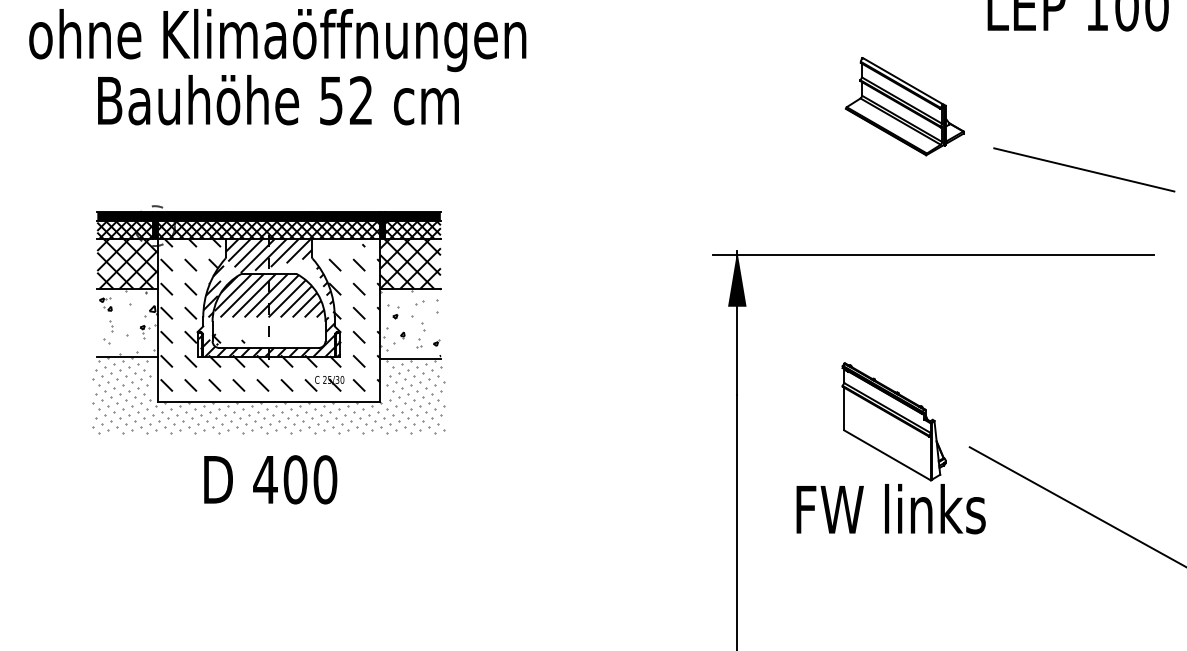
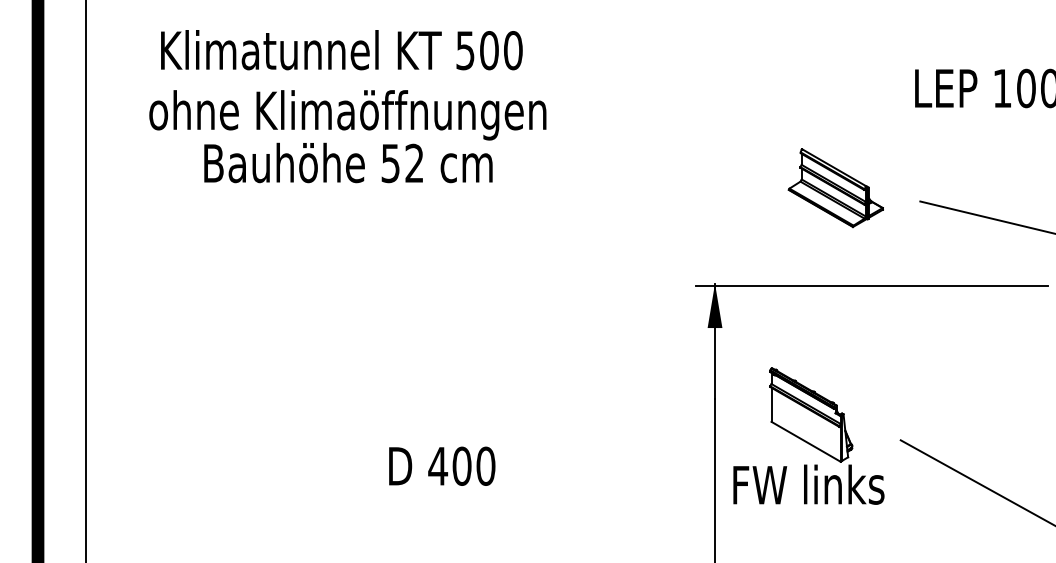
part: (904, 107) -> (835, 188), moved
part: (268, 319) -> (340, 338), removed
part: (890, 447) -> (808, 435), moved
text: (271, 478) -> (442, 465), moved

